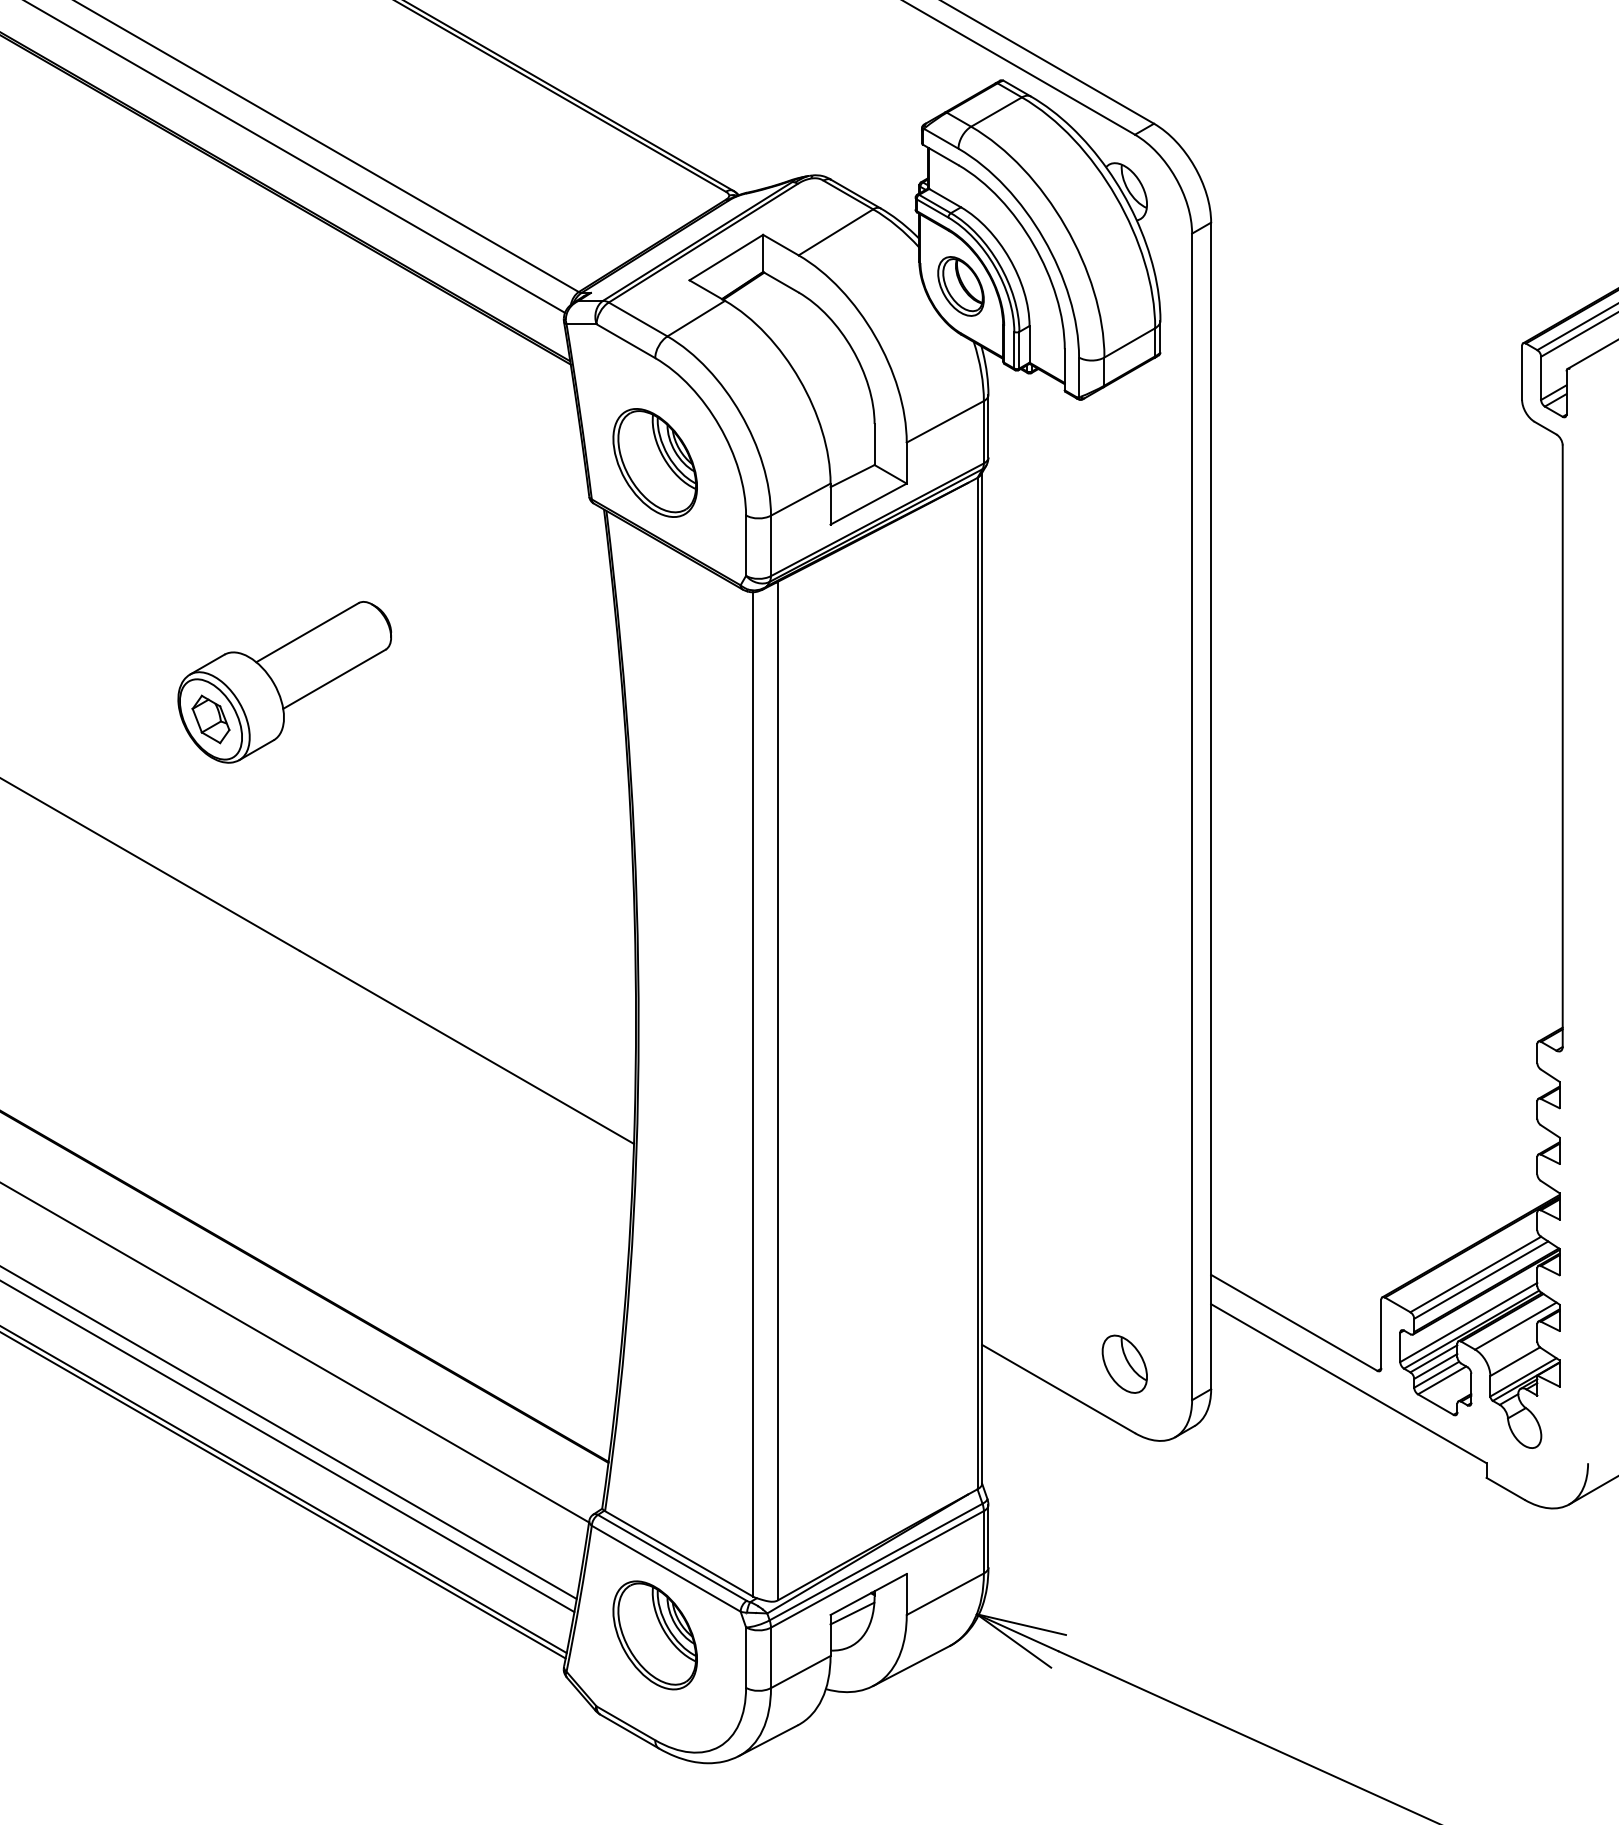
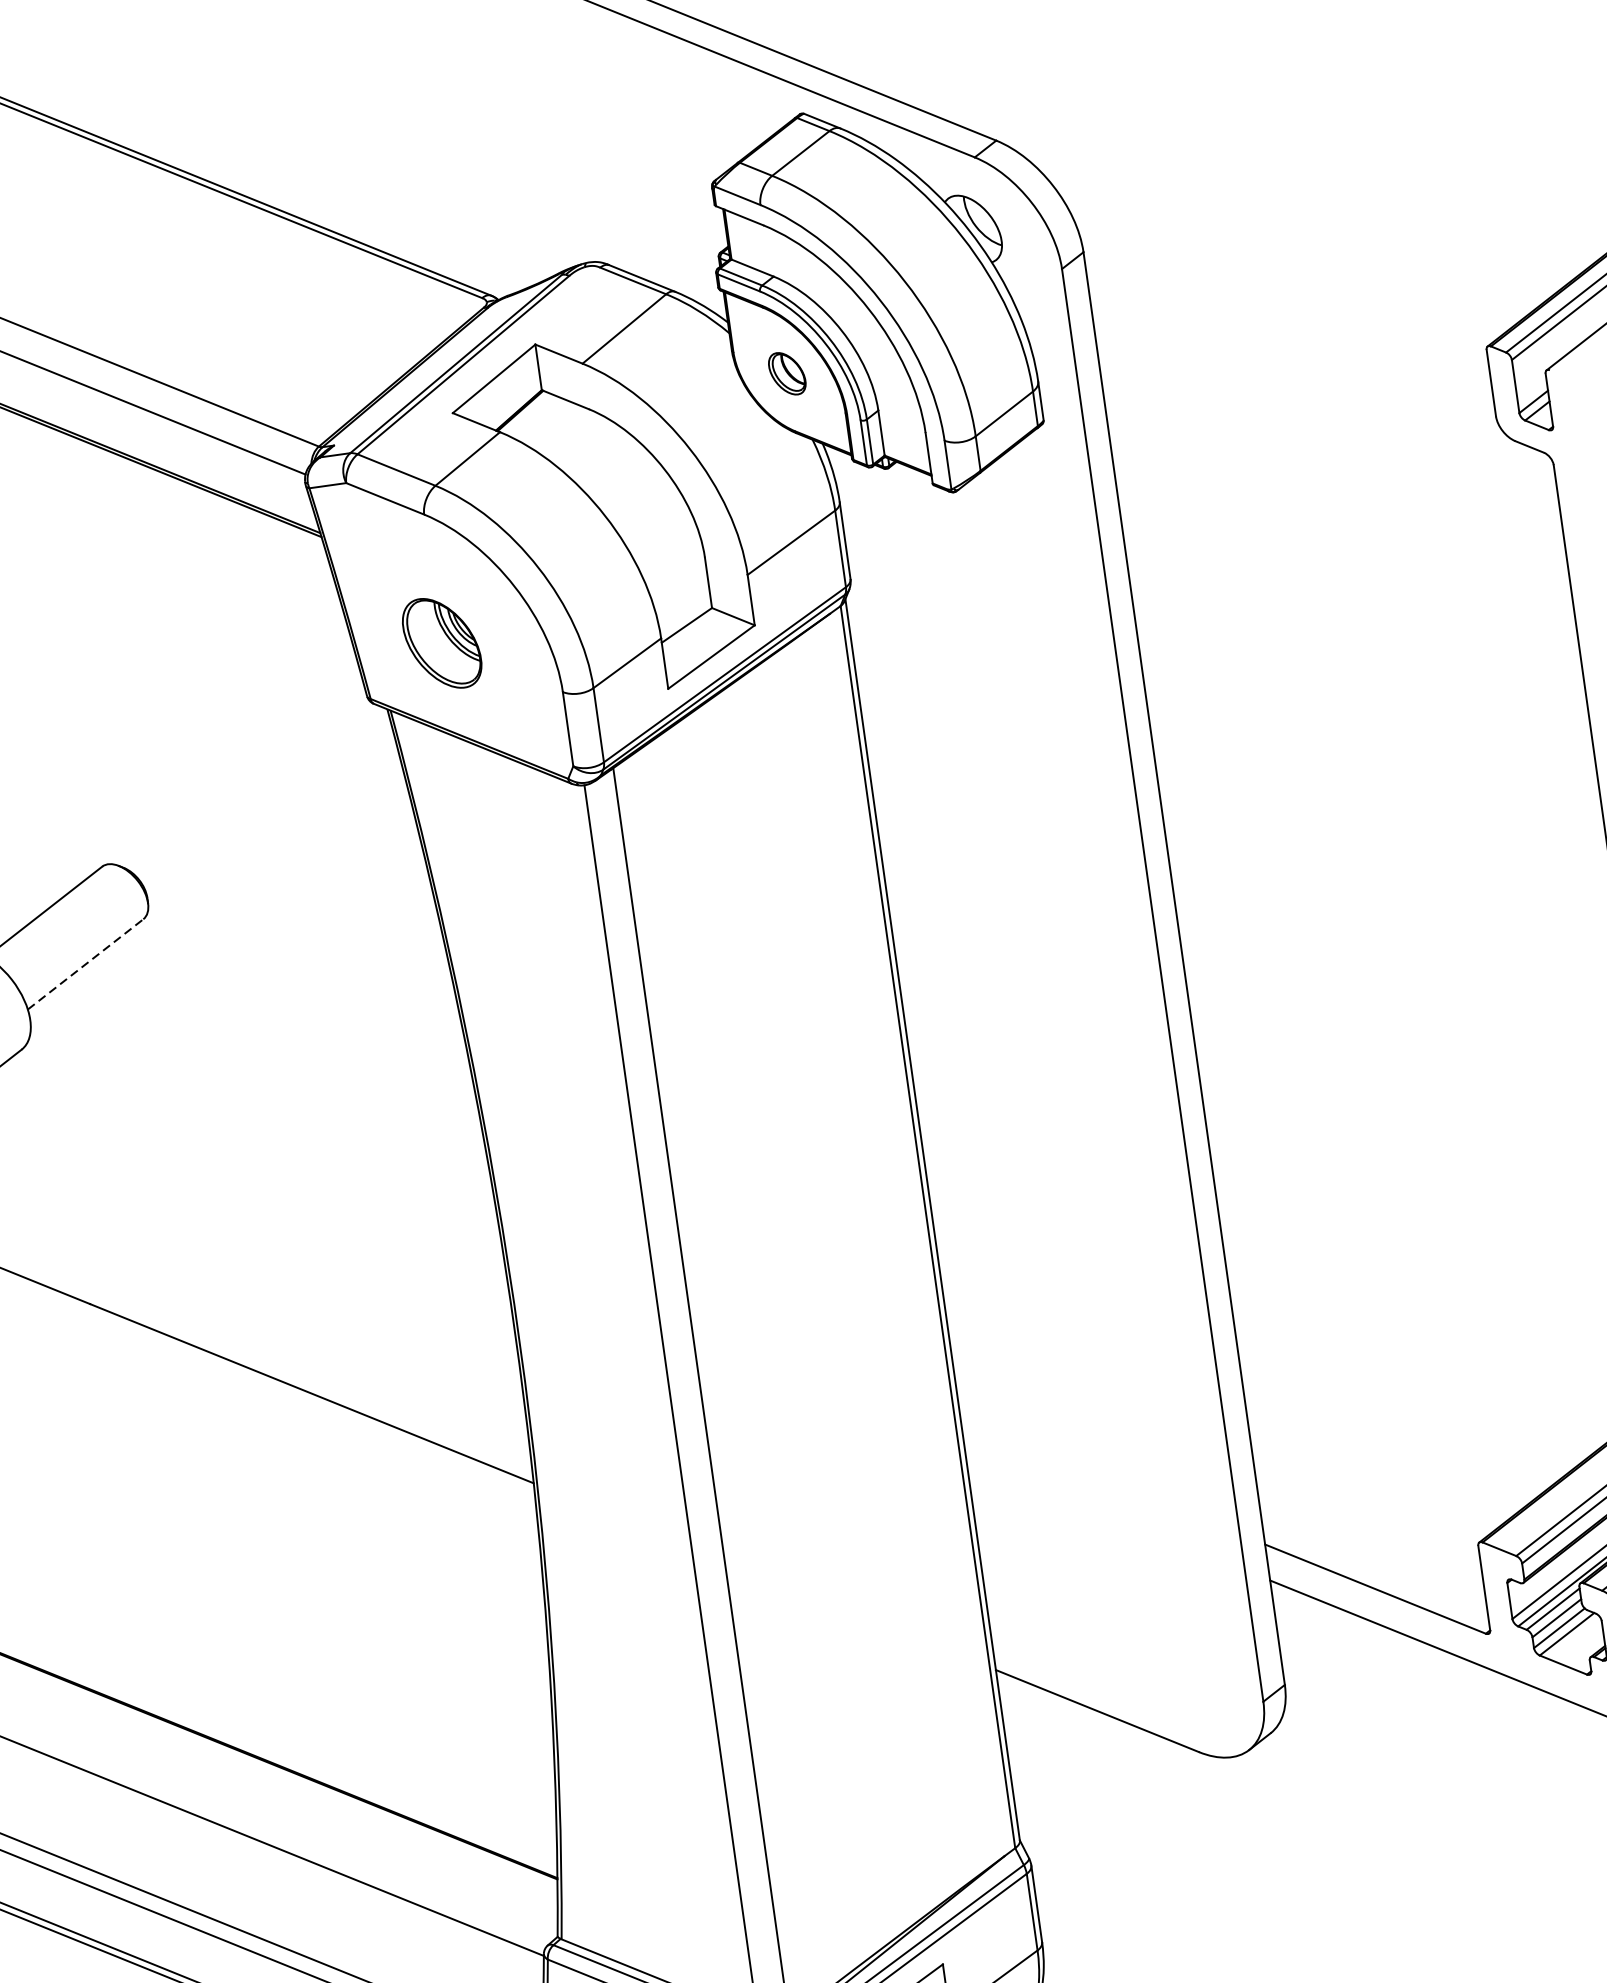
part: (960, 286) -> (786, 373), size x0.6
part: (654, 462) -> (441, 642), size x0.7
line: (334, 679) -> (85, 964), solid -> dashed
part: (1124, 1363) -> (1174, 1668), removed

